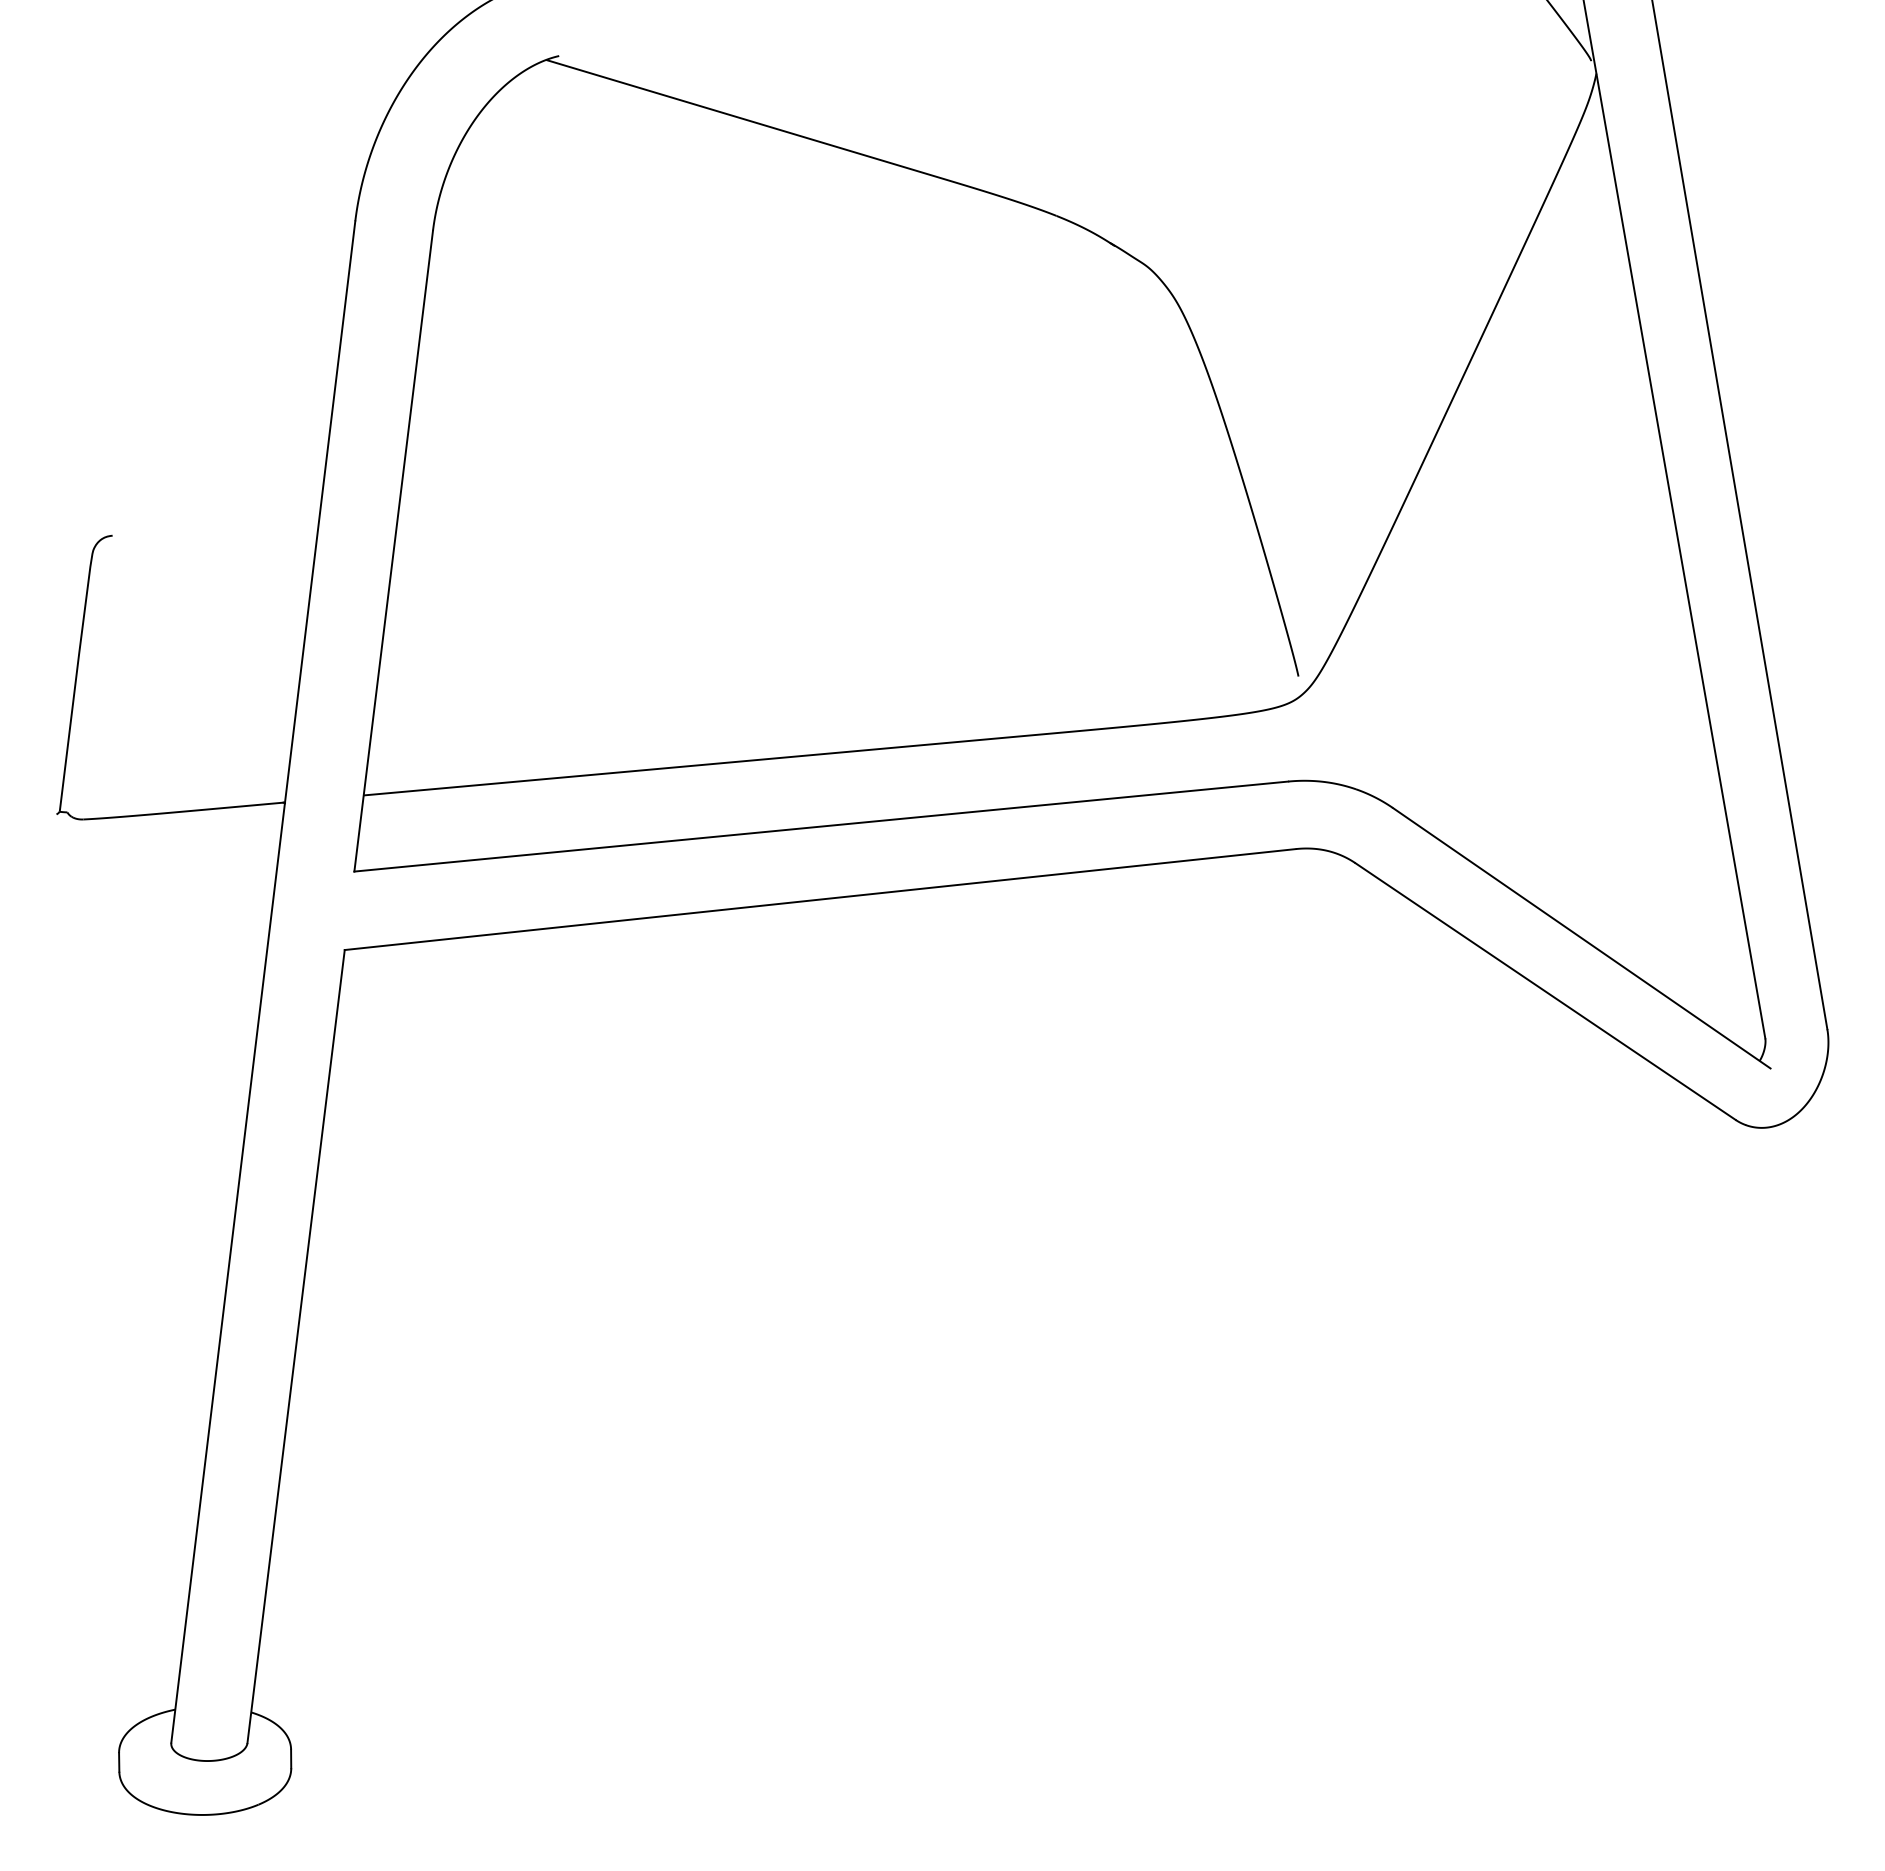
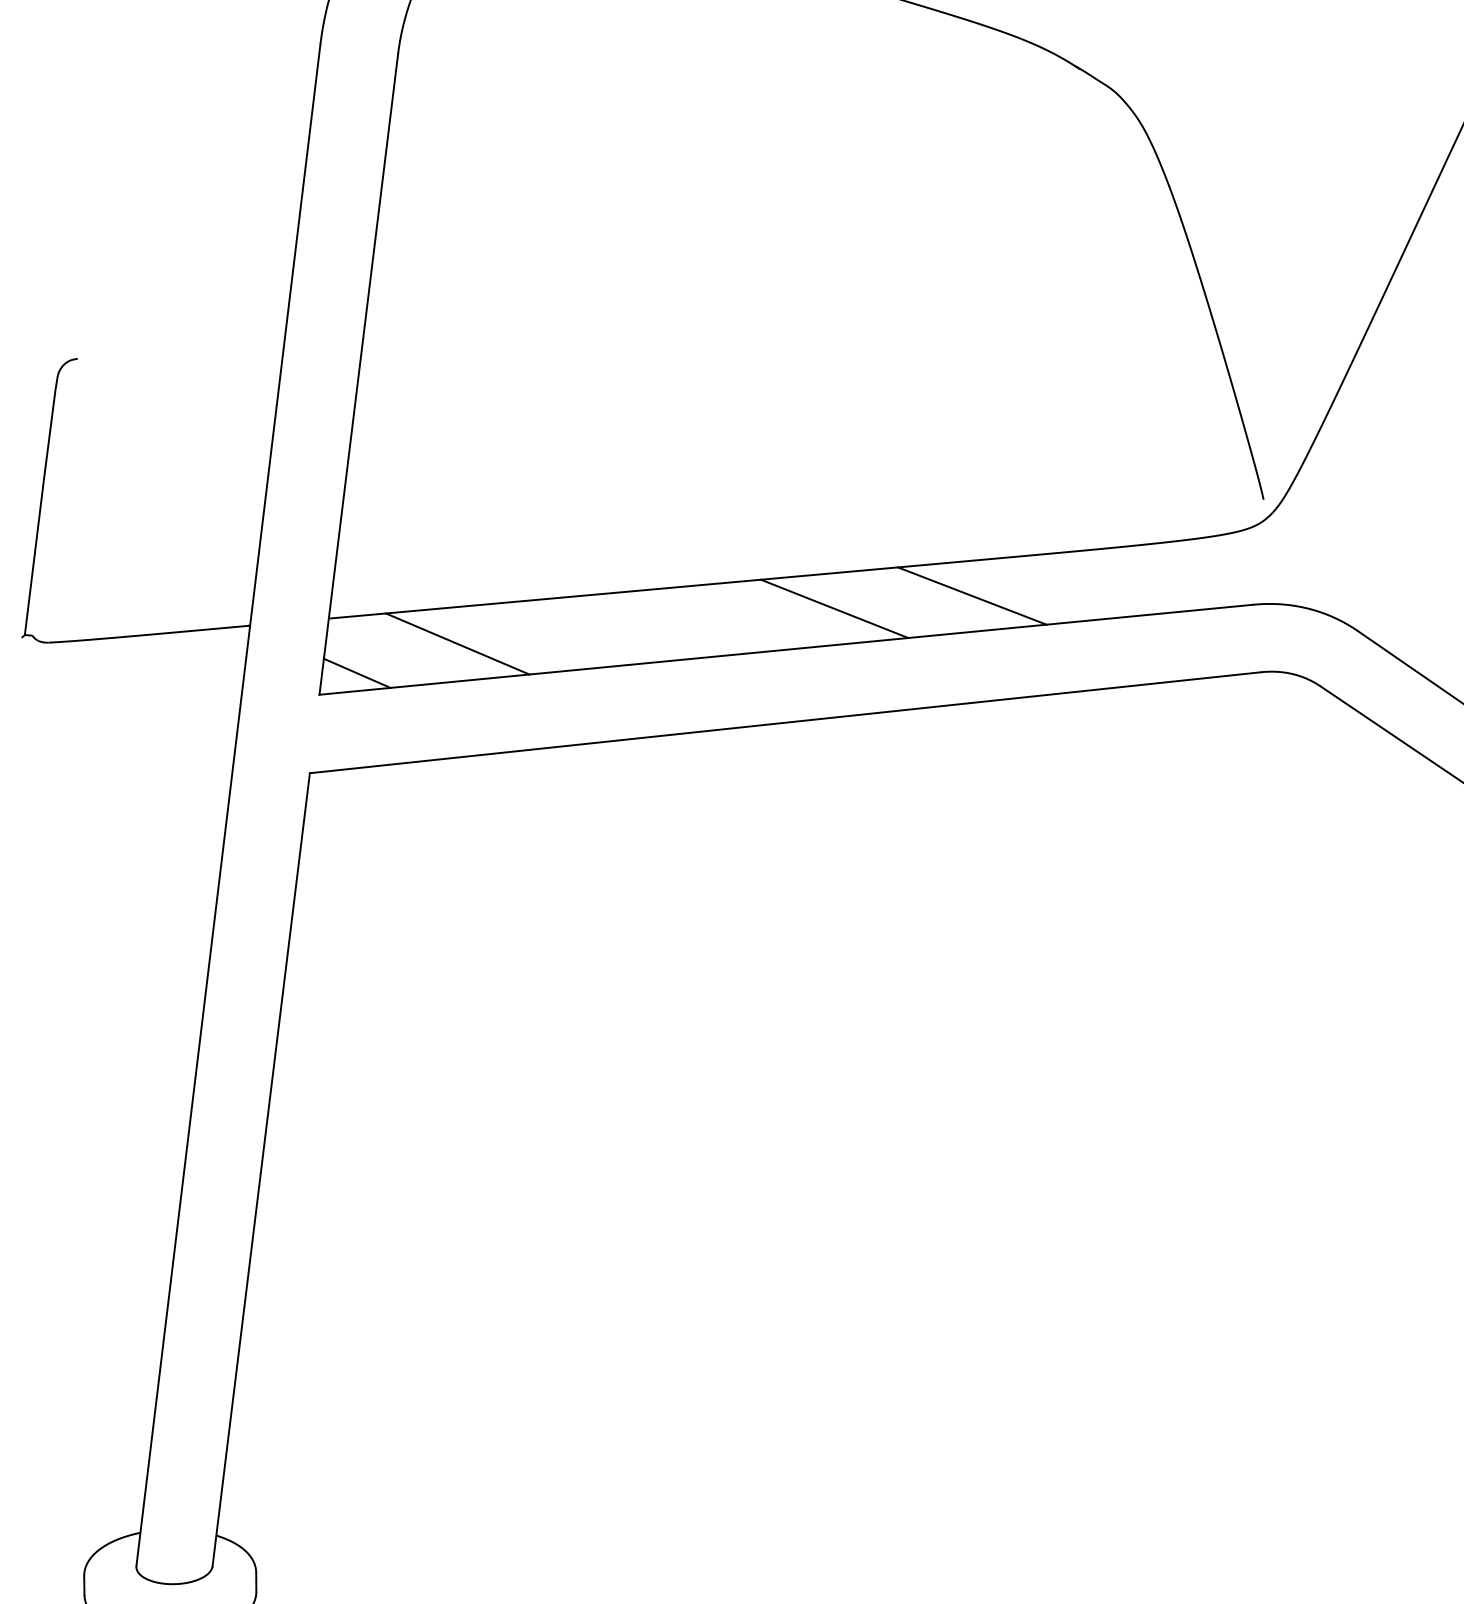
line: (1006, 772) -> (971, 595), added
line: (869, 785) -> (834, 608), added
line: (492, 820) -> (457, 643), added
line: (391, 849) -> (356, 672), added

